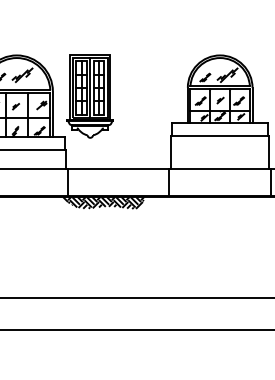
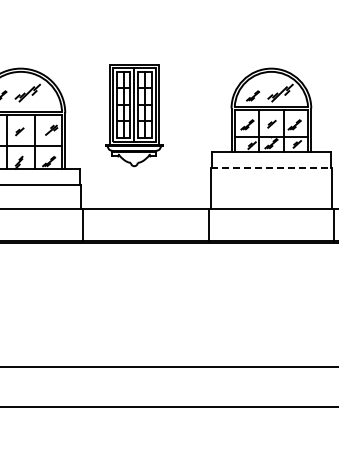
part: (90, 96) -> (134, 115), moved
line: (220, 136) -> (271, 168), solid -> dashed
hatch: (103, 202) -> (127, 250), removed

